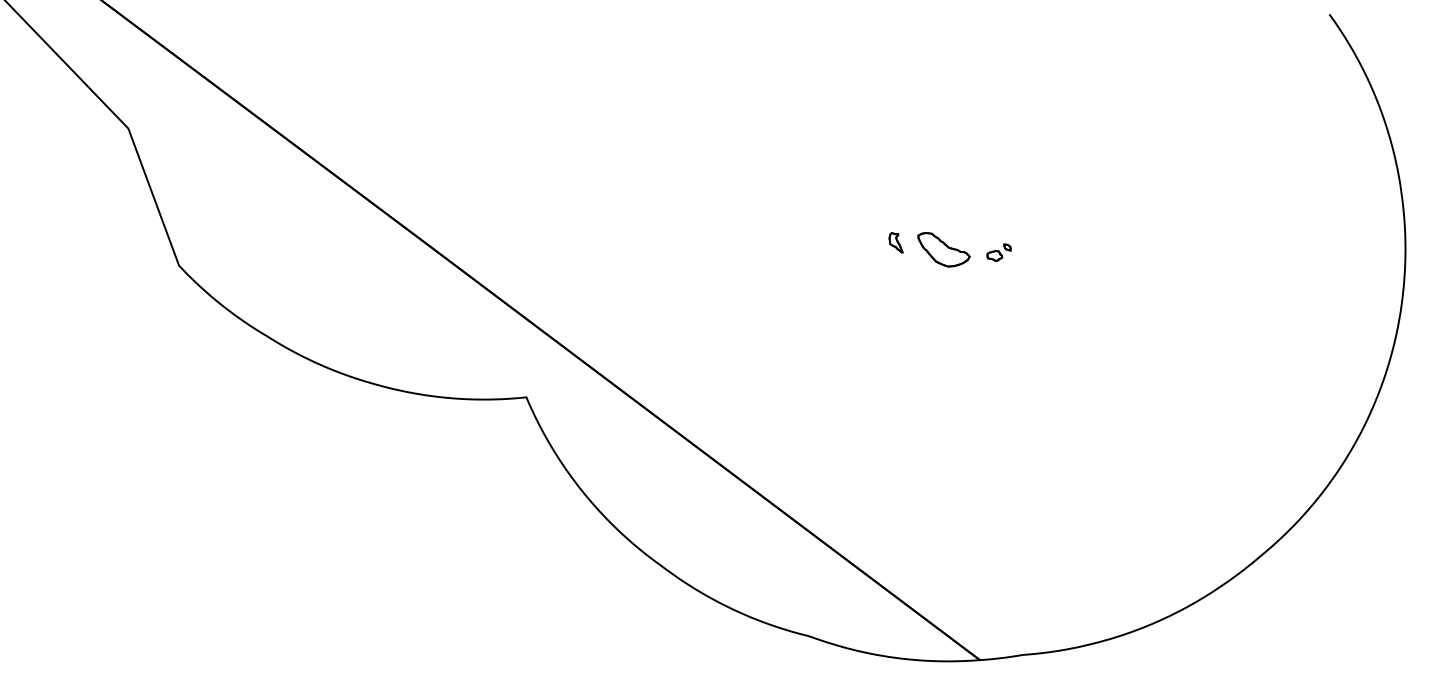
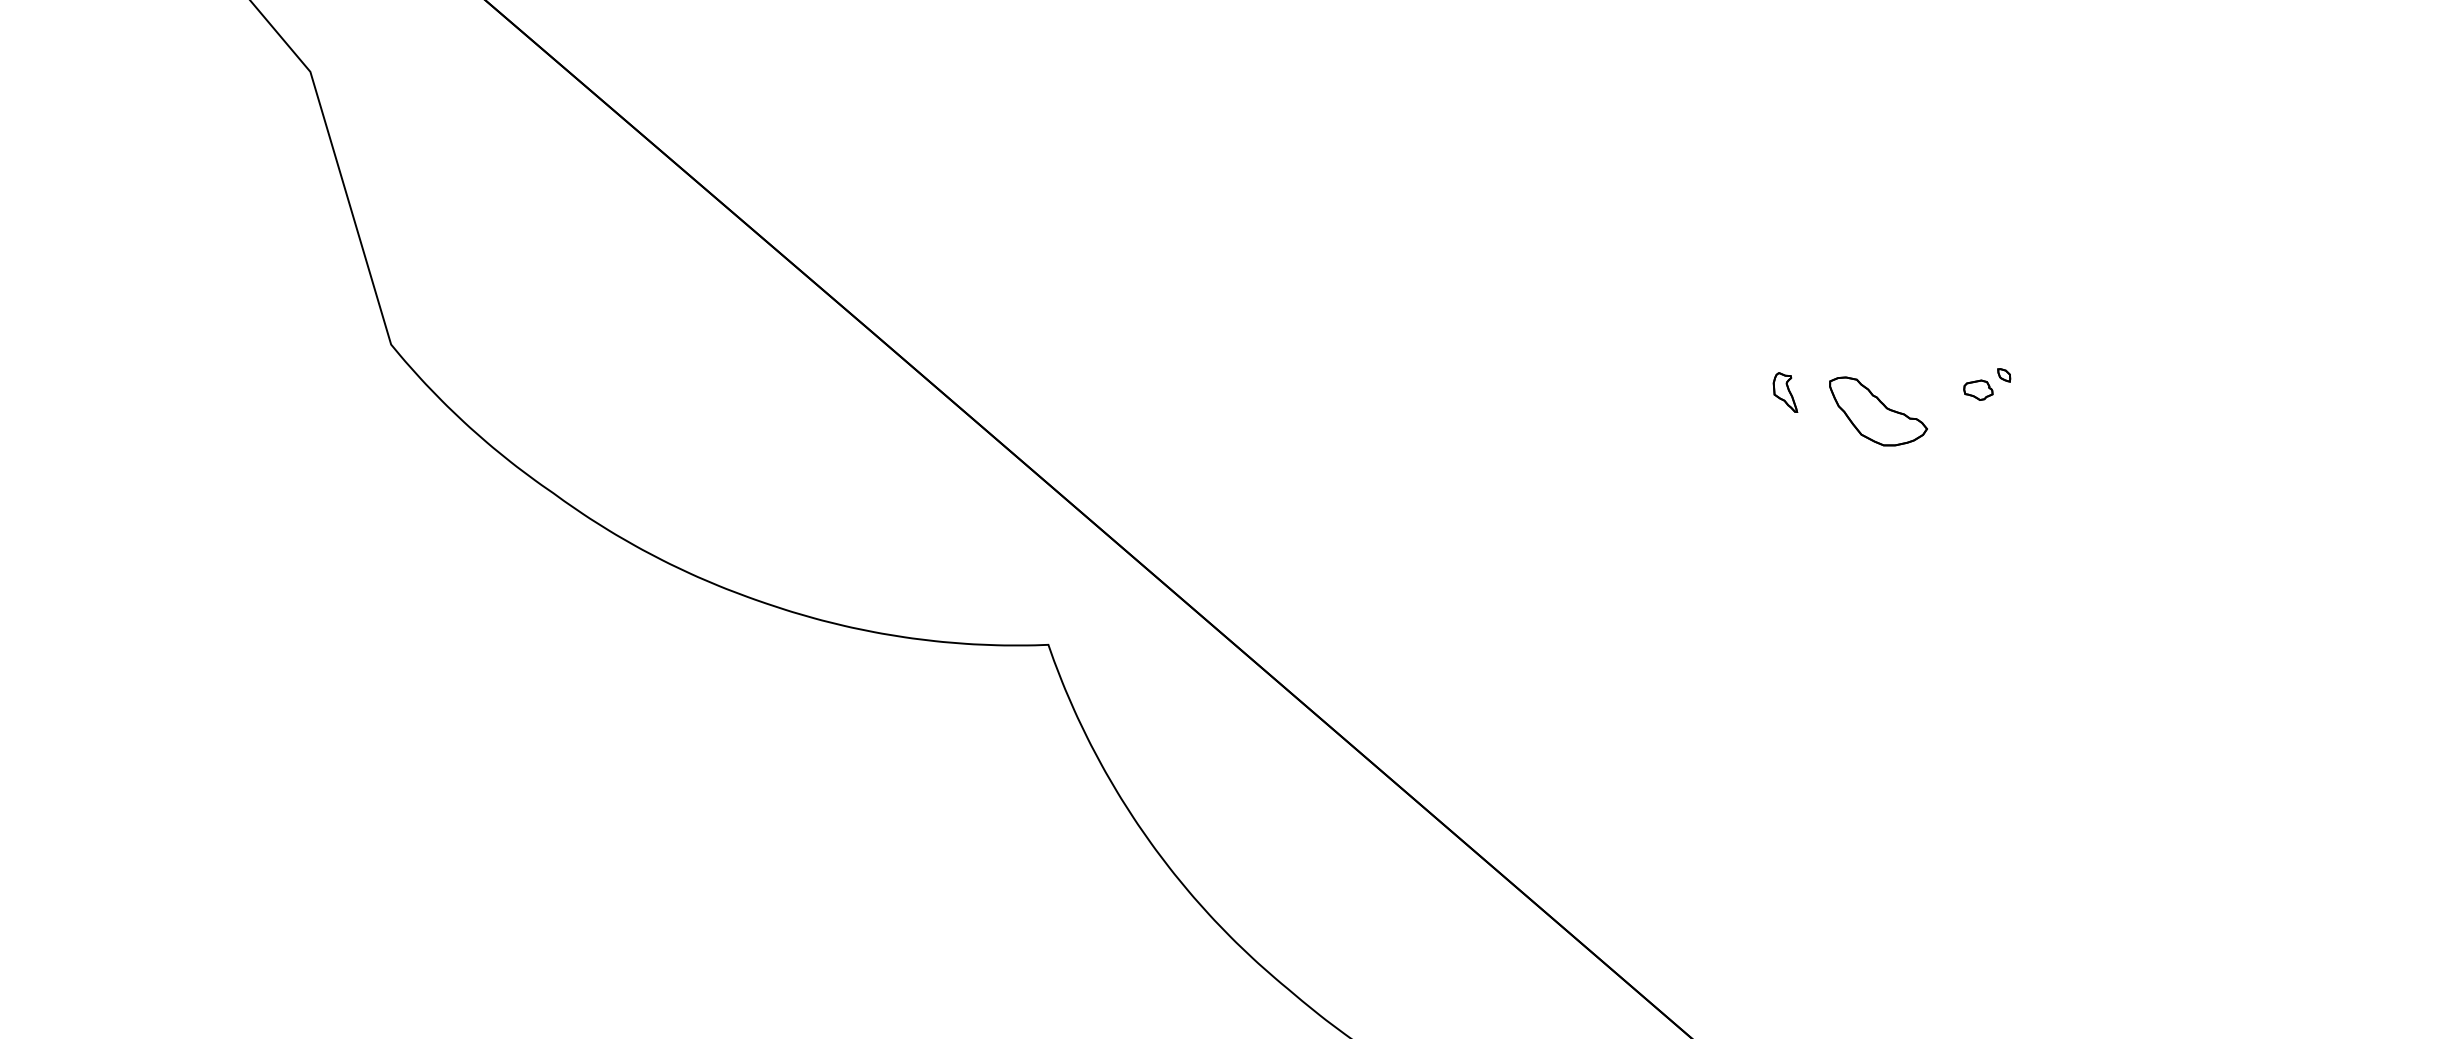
part: (998, 252) -> (1986, 383), moved

